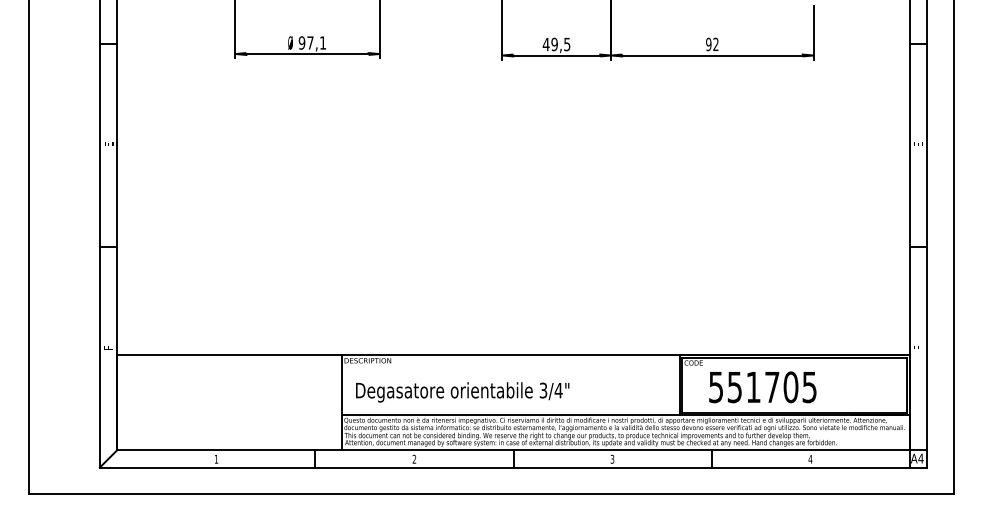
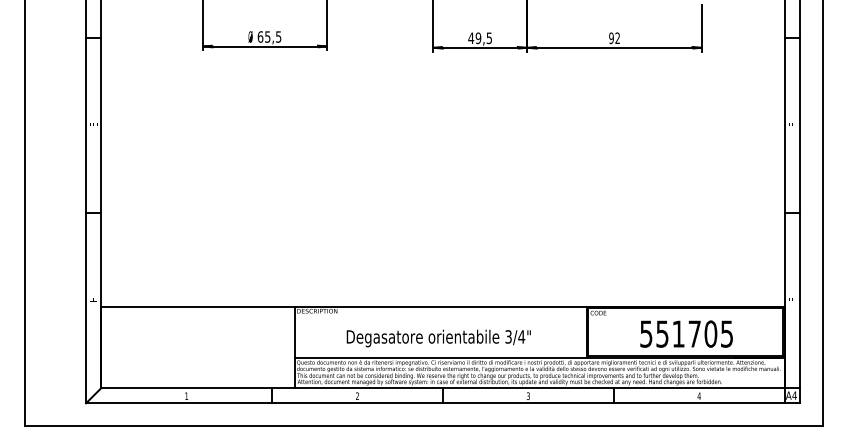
text: (312, 42) -> (269, 36), 97,1 -> 65,5
text: (762, 387) -> (686, 334), moved
text: (462, 392) -> (438, 338), moved

